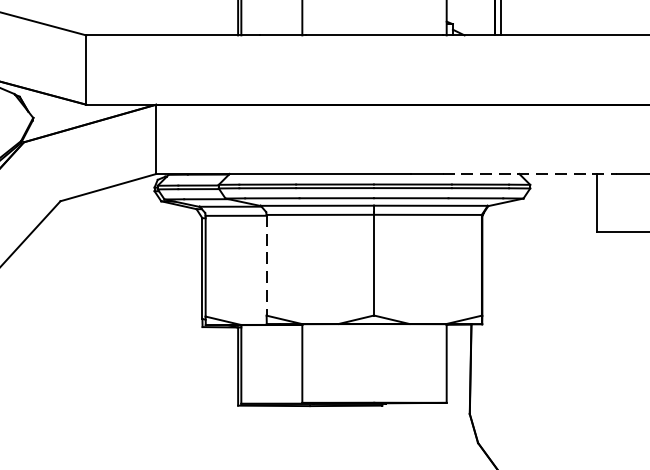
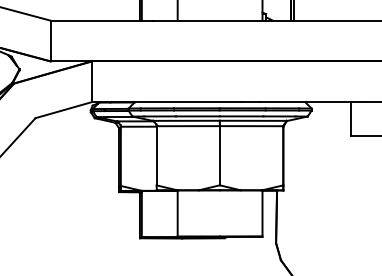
line: (530, 174) -> (311, 102), dashed -> solid
line: (266, 264) -> (156, 155), dashed -> solid

